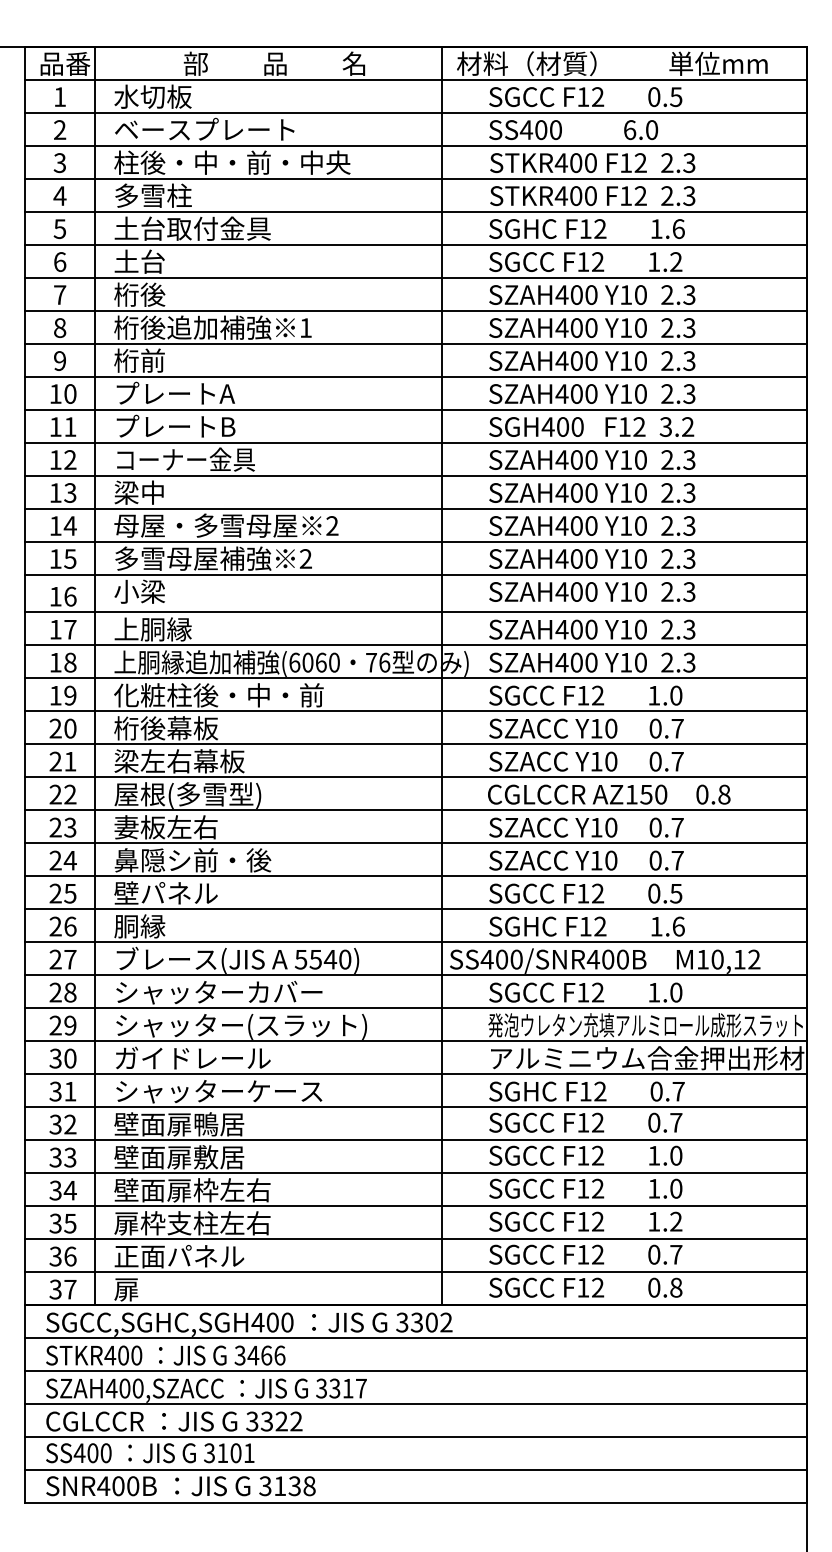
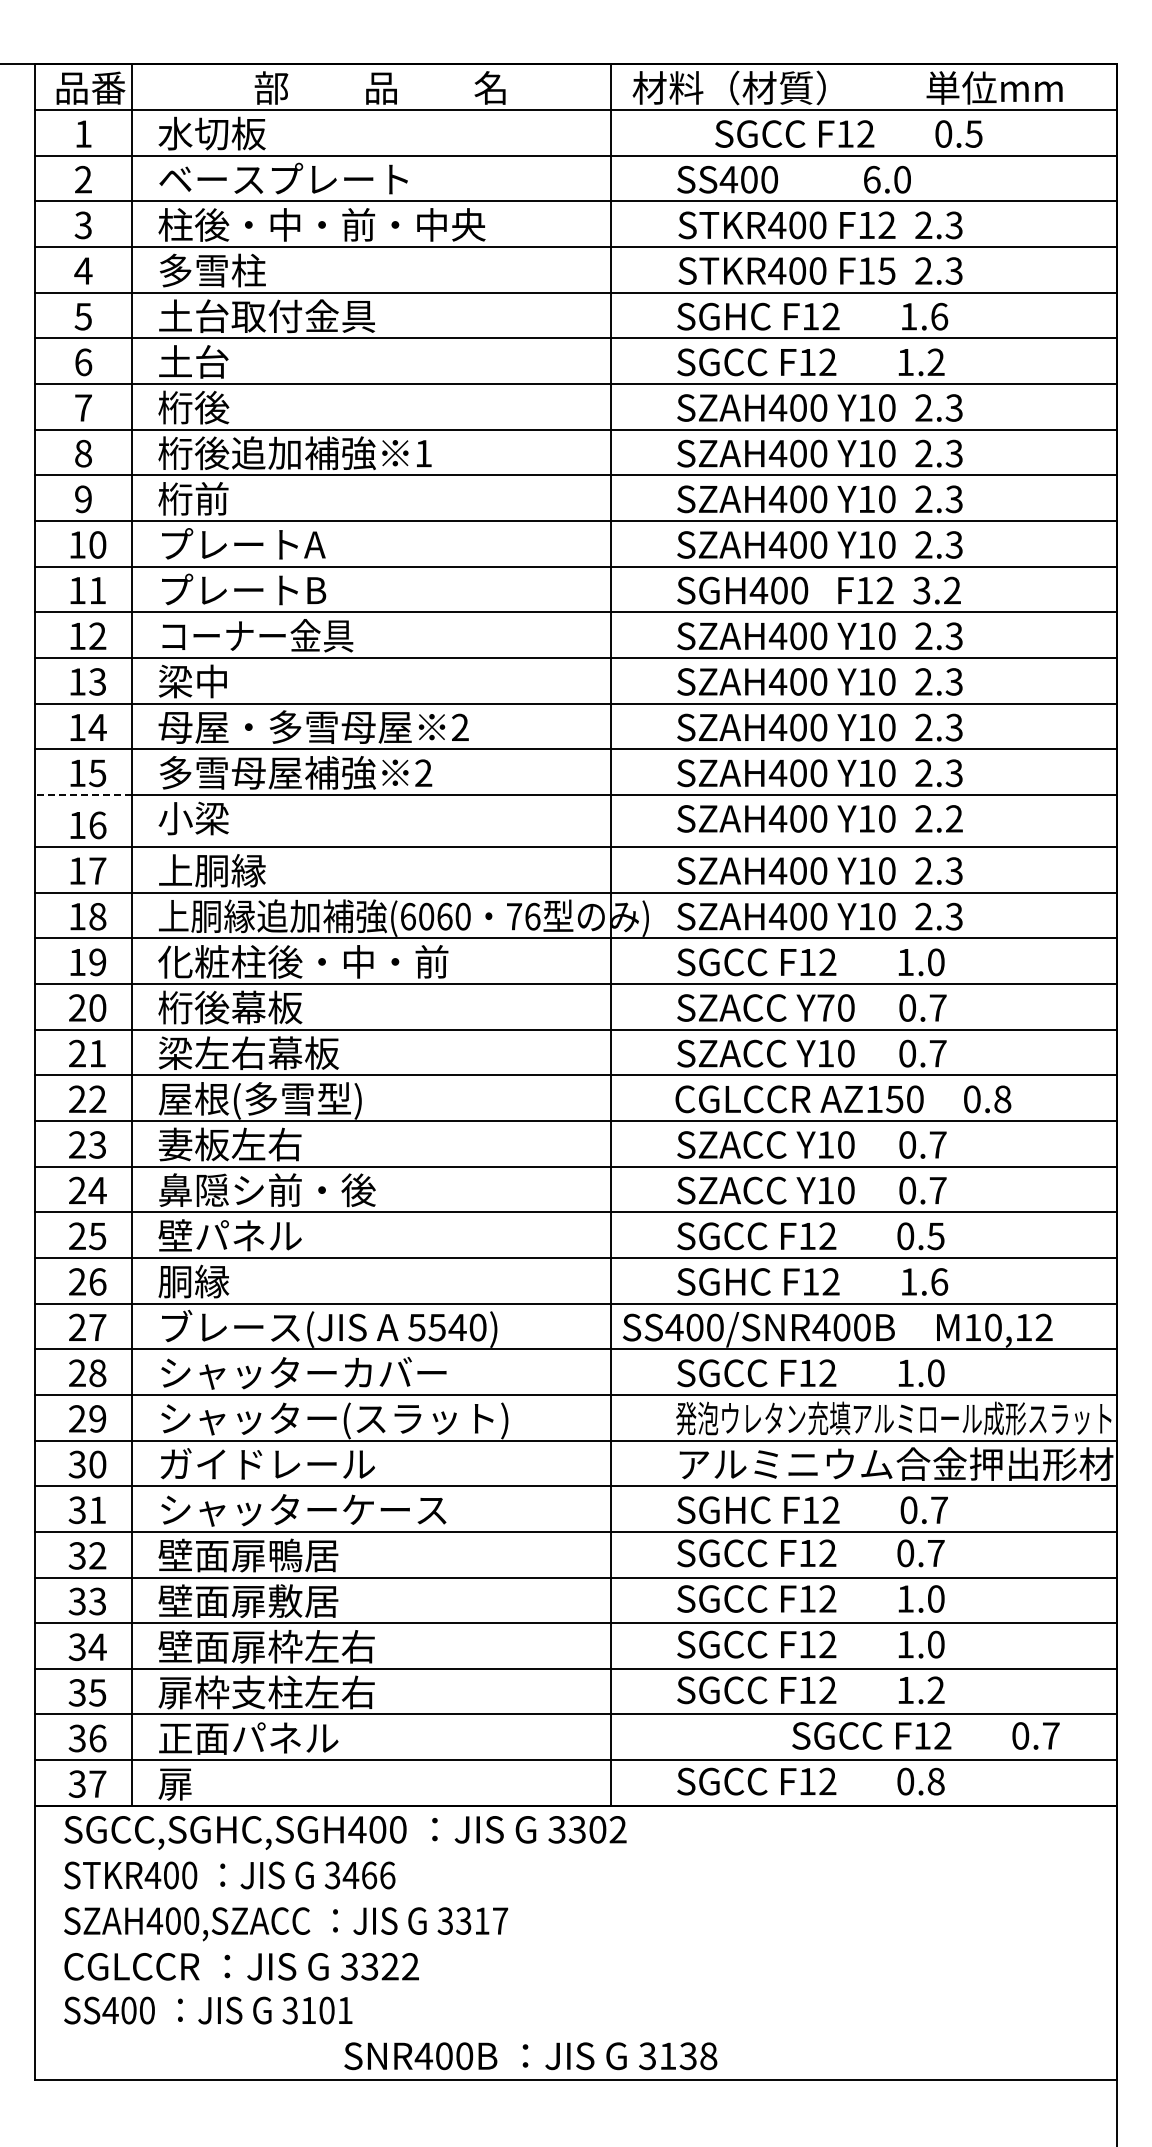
text: (585, 96) -> (848, 133), moved
text: (640, 195) -> (886, 270), F12 -> F15
line: (60, 574) -> (83, 794), solid -> dashed
text: (688, 591) -> (953, 818), 2.3 -> 2.2
text: (596, 728) -> (825, 1007), Y10 -> Y70
text: (585, 1254) -> (925, 1735), moved
line: (415, 1338) -> (575, 1851), removed
line: (415, 1371) -> (575, 1897), removed
line: (415, 1404) -> (575, 1942), removed
line: (415, 1437) -> (575, 1988), removed
line: (415, 1470) -> (575, 2034), removed
text: (180, 1486) -> (530, 2056), moved

